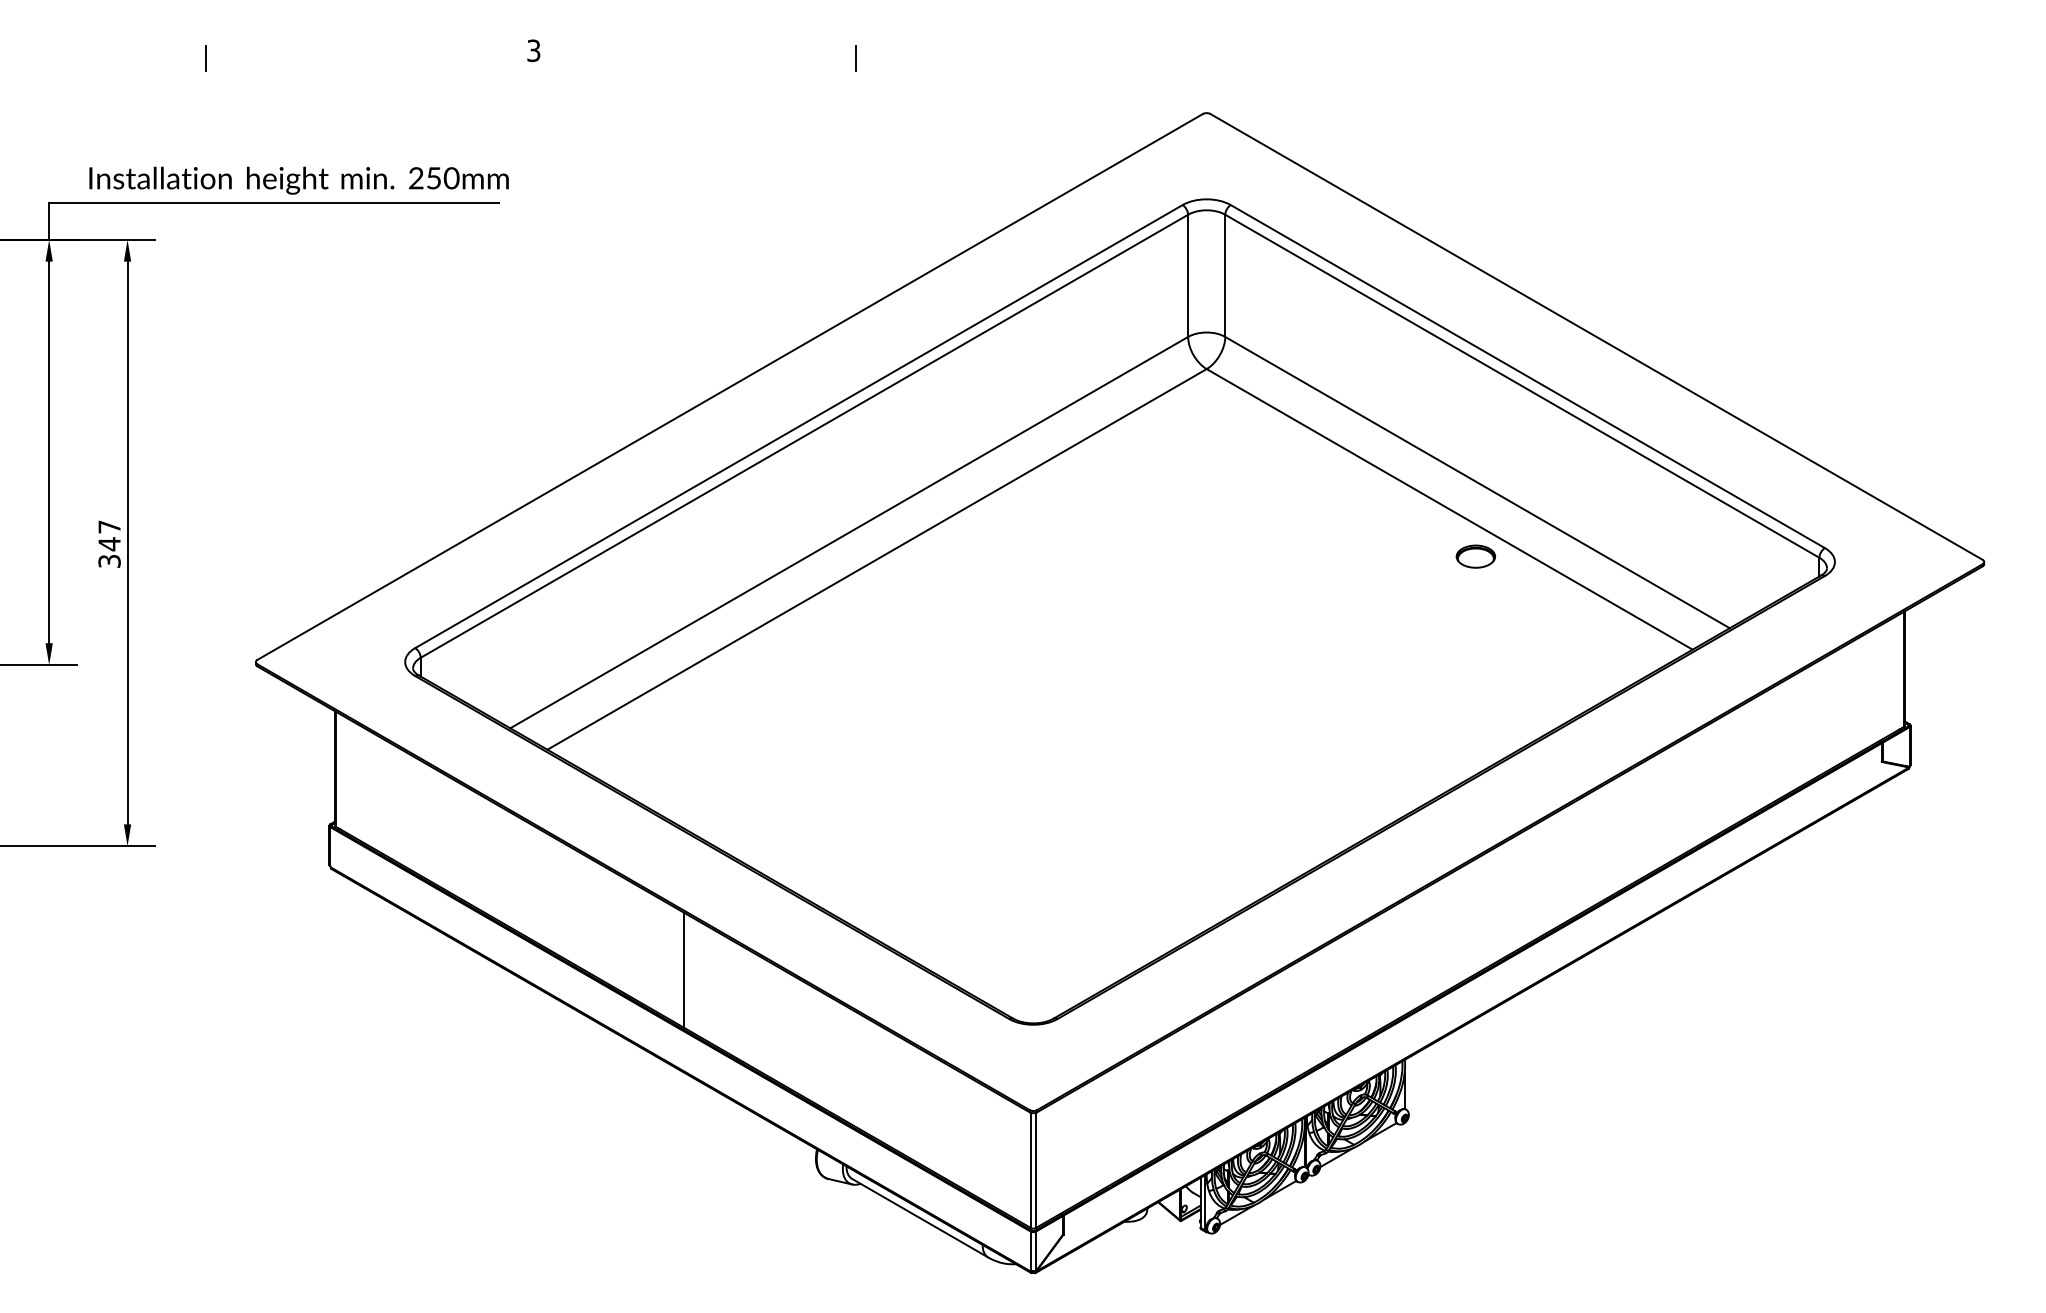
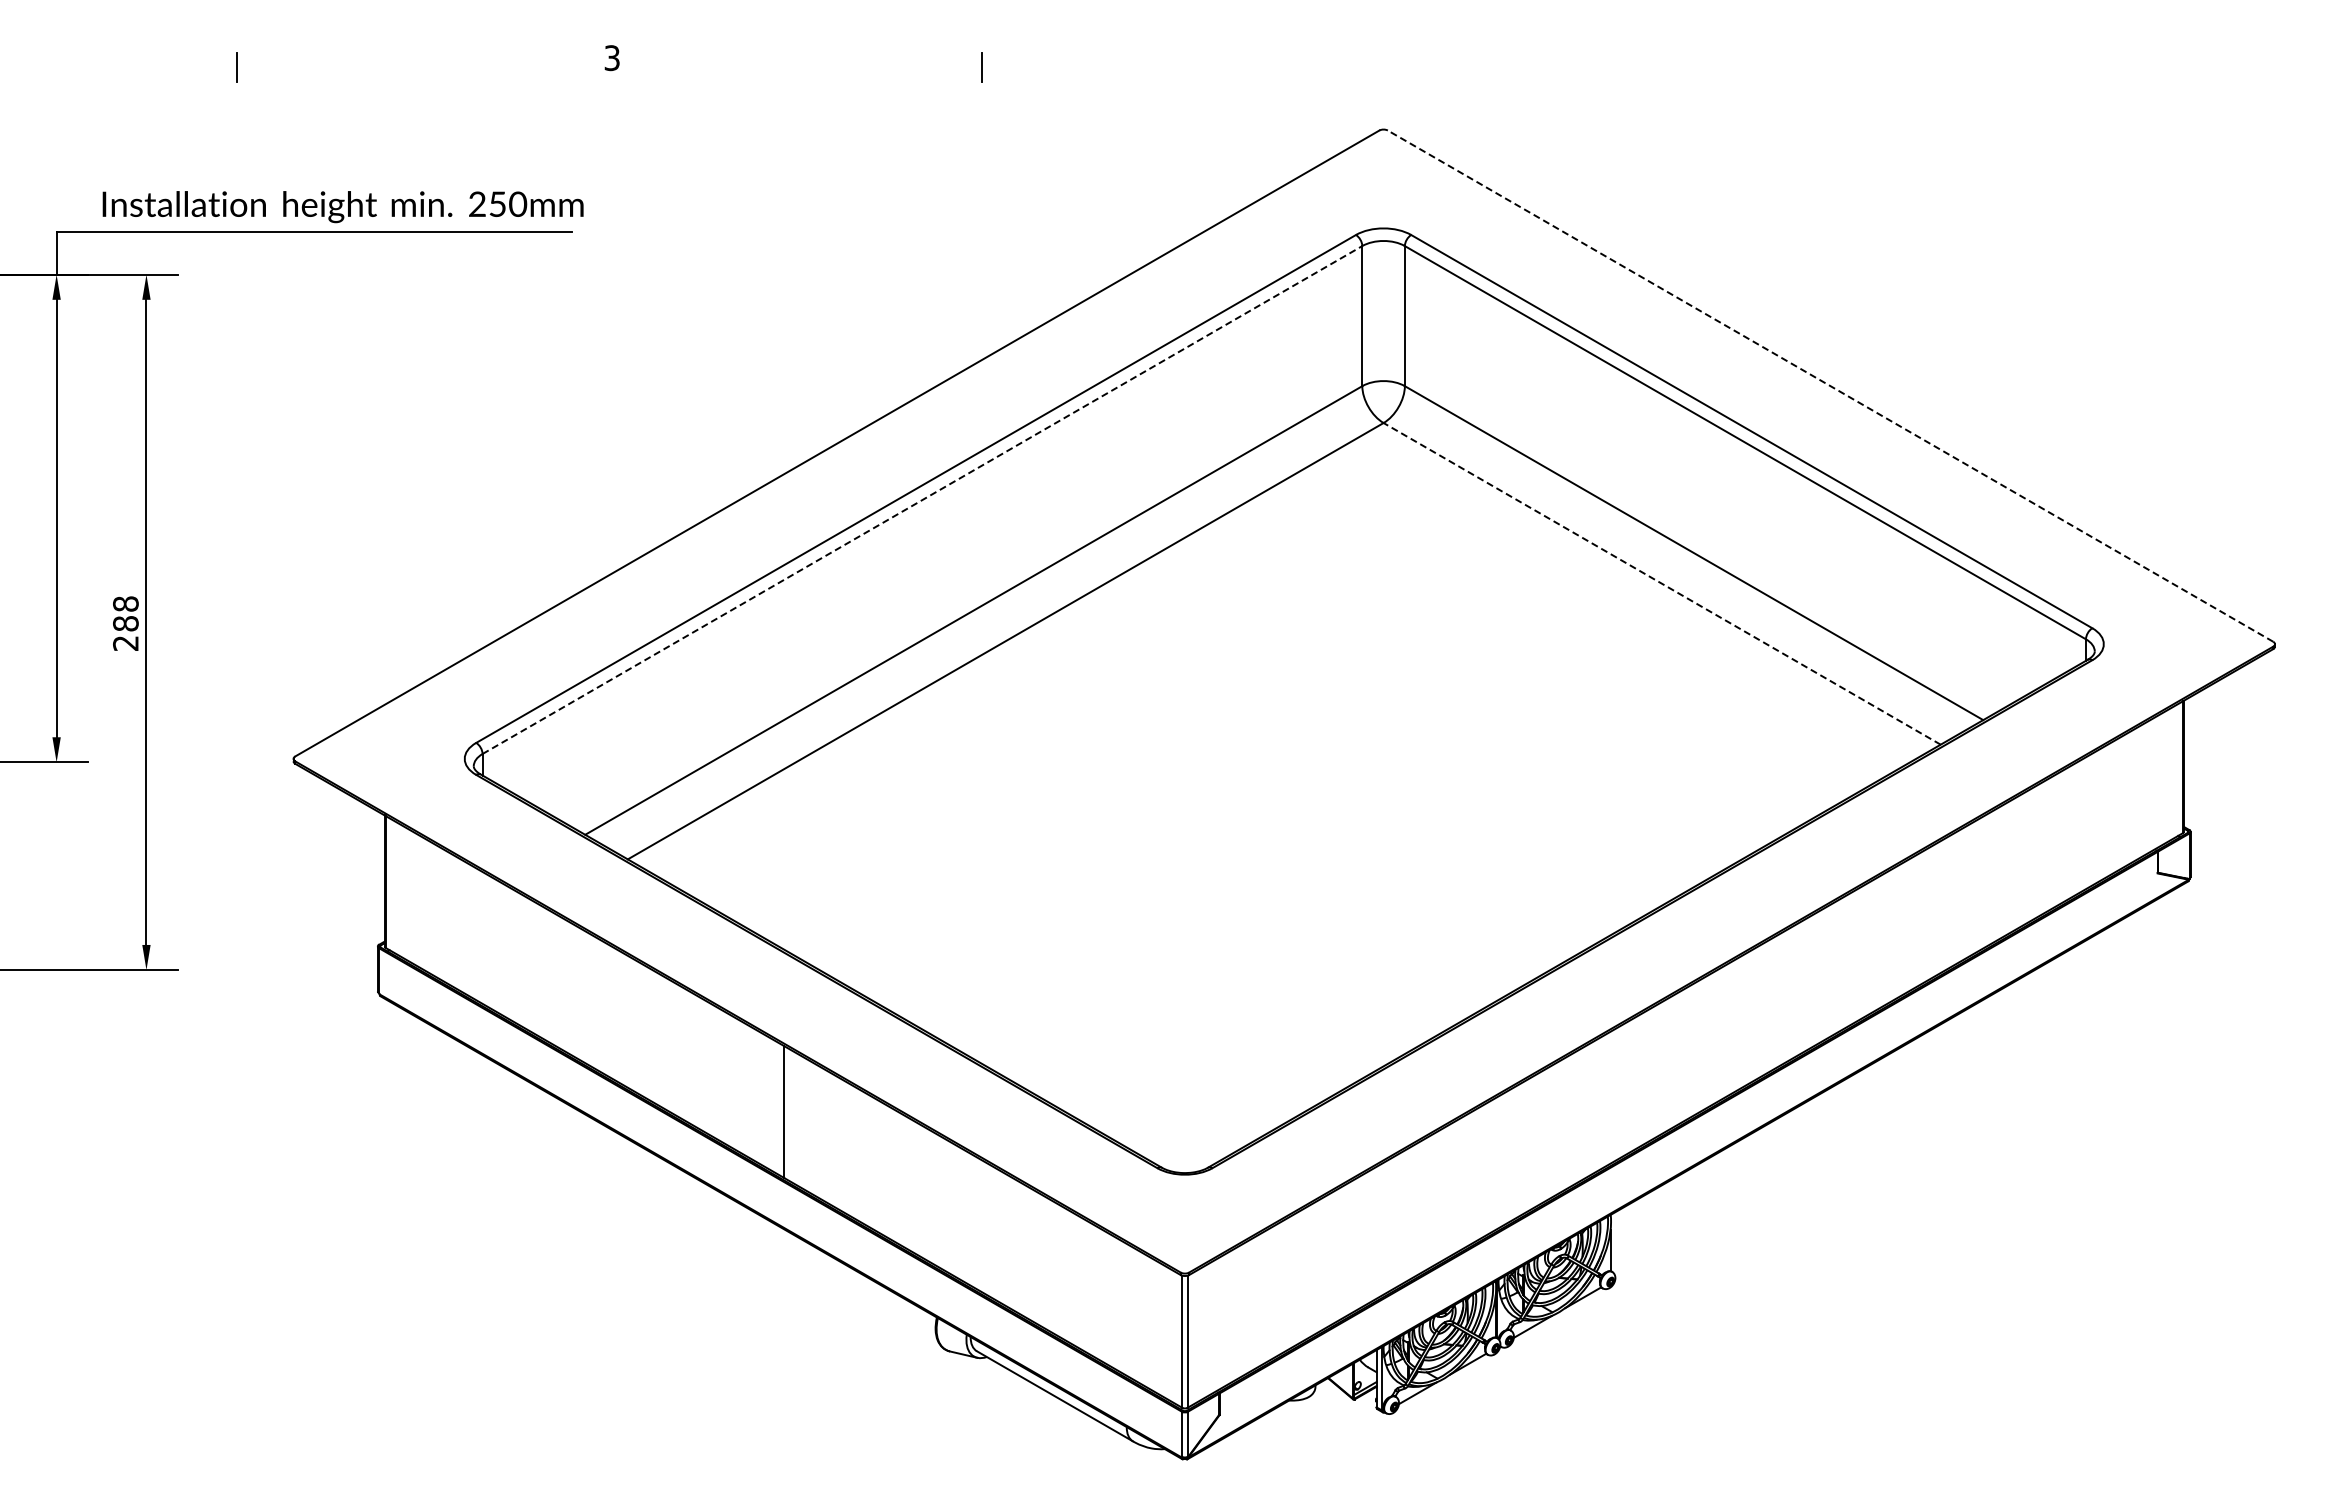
line: (1596, 336) -> (1830, 385), solid -> dashed
line: (804, 436) -> (922, 500), solid -> dashed
line: (1449, 509) -> (1662, 583), solid -> dashed
text: (109, 543) -> (125, 623), 347 -> 288
part: (1476, 556) -> (1692, 637), removed

